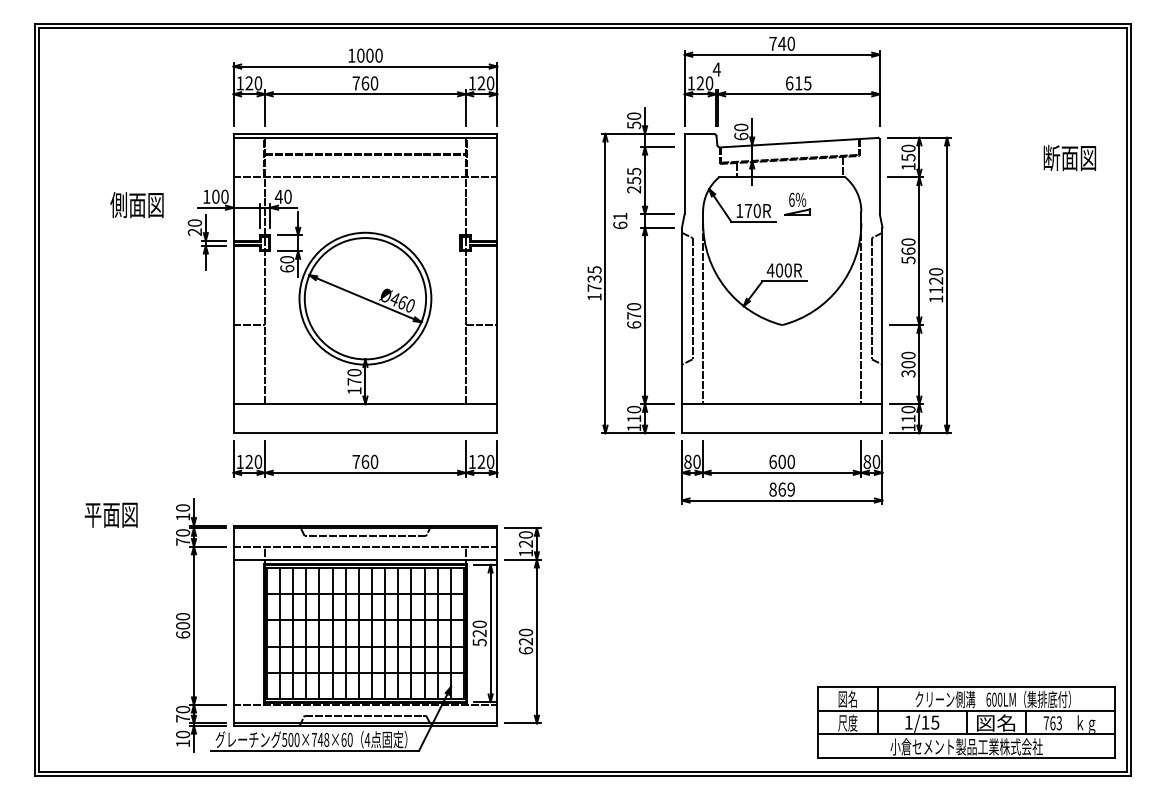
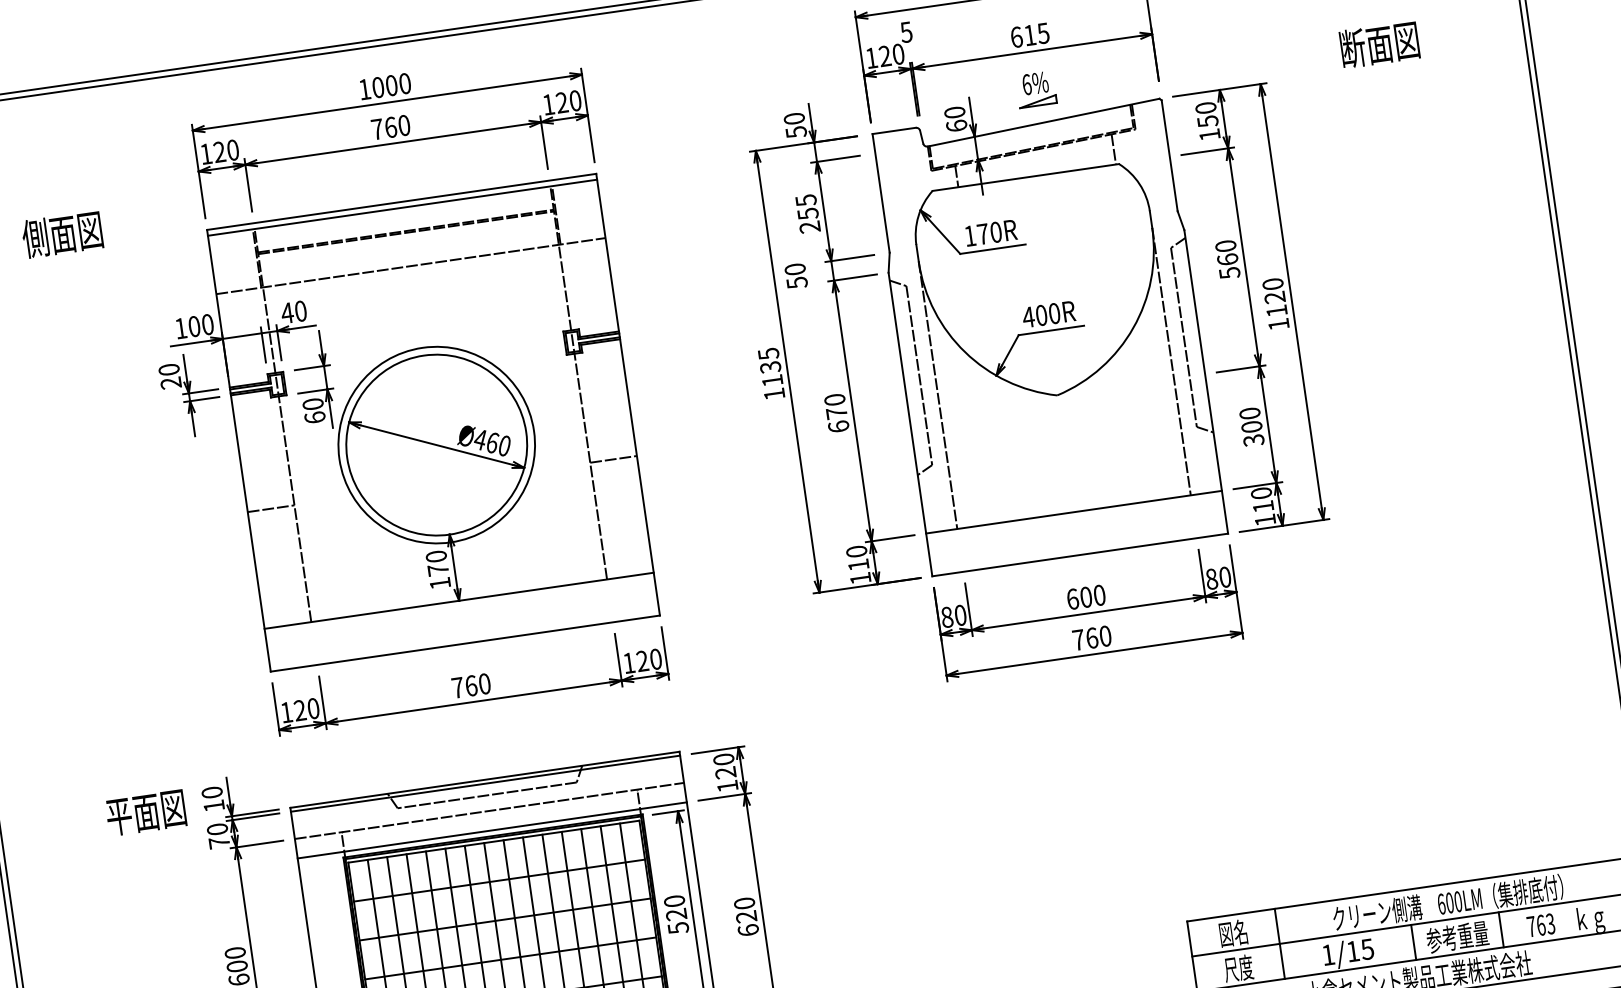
text: (716, 69) -> (905, 32), 4 -> 5
text: (1069, 158) -> (1379, 45), moved
part: (797, 203) -> (1036, 88), moved
text: (136, 205) -> (61, 235), moved
text: (620, 220) -> (796, 275), 61 -> 50
text: (594, 287) -> (772, 379), 1735 -> 1135
text: (781, 489) -> (1091, 638), 869 -> 760
text: (110, 514) -> (144, 812), moved
text: (995, 722) -> (1456, 936), 図名 -> 参考重量

